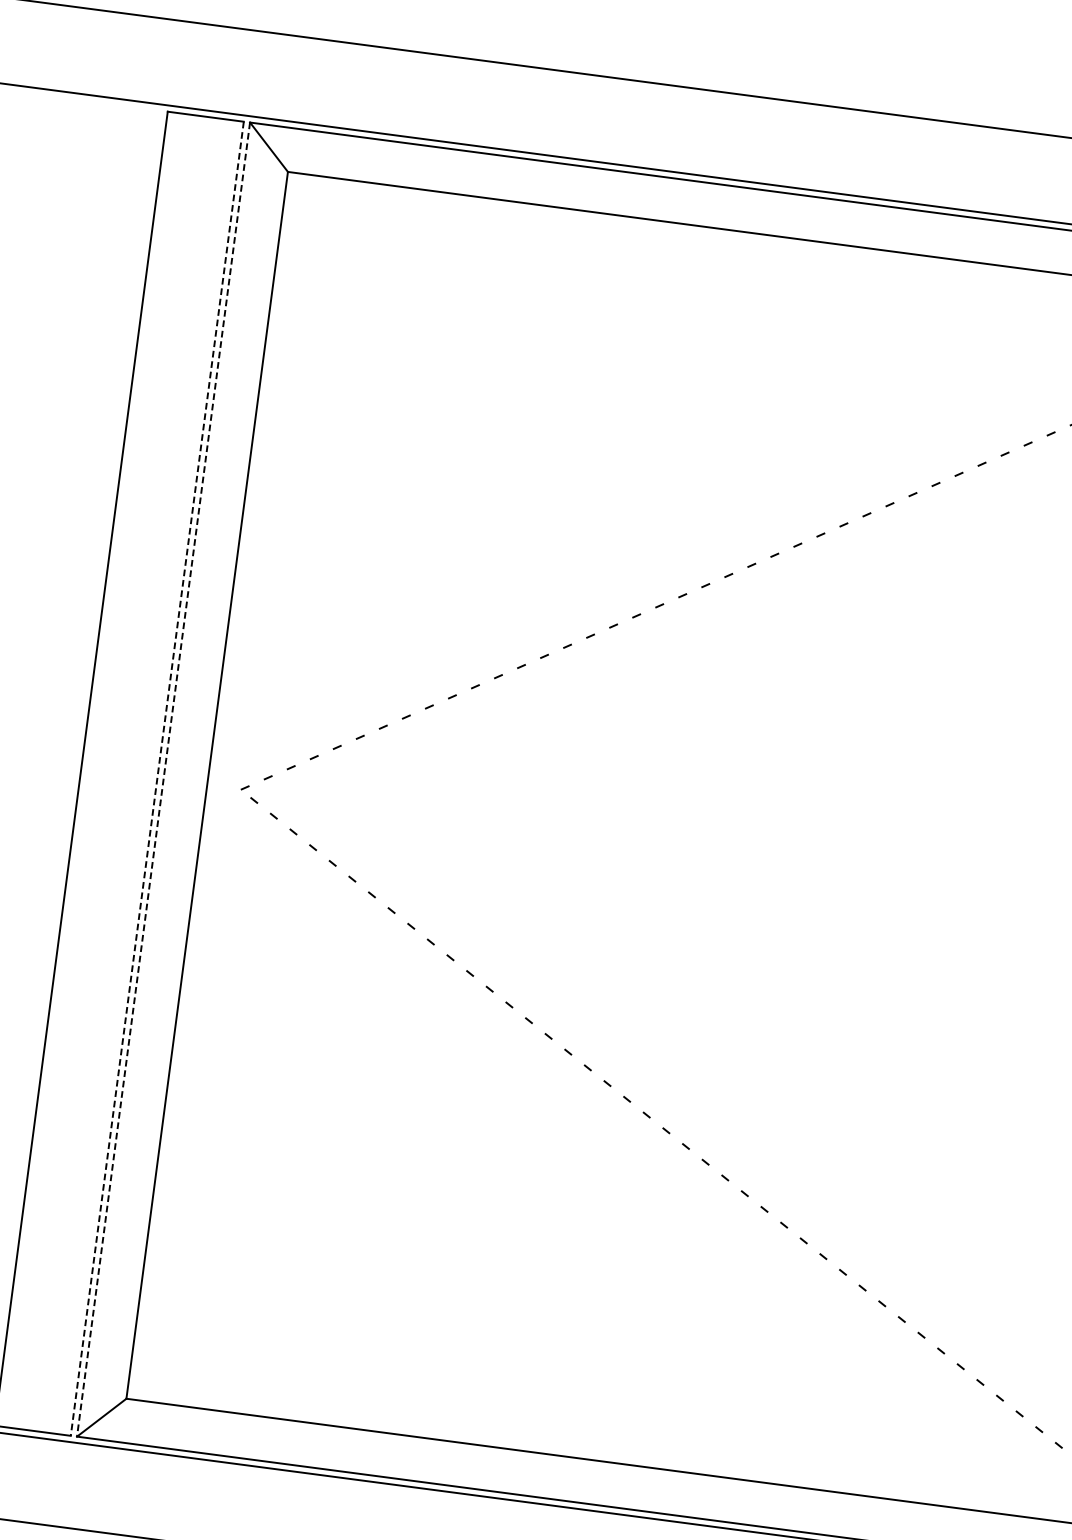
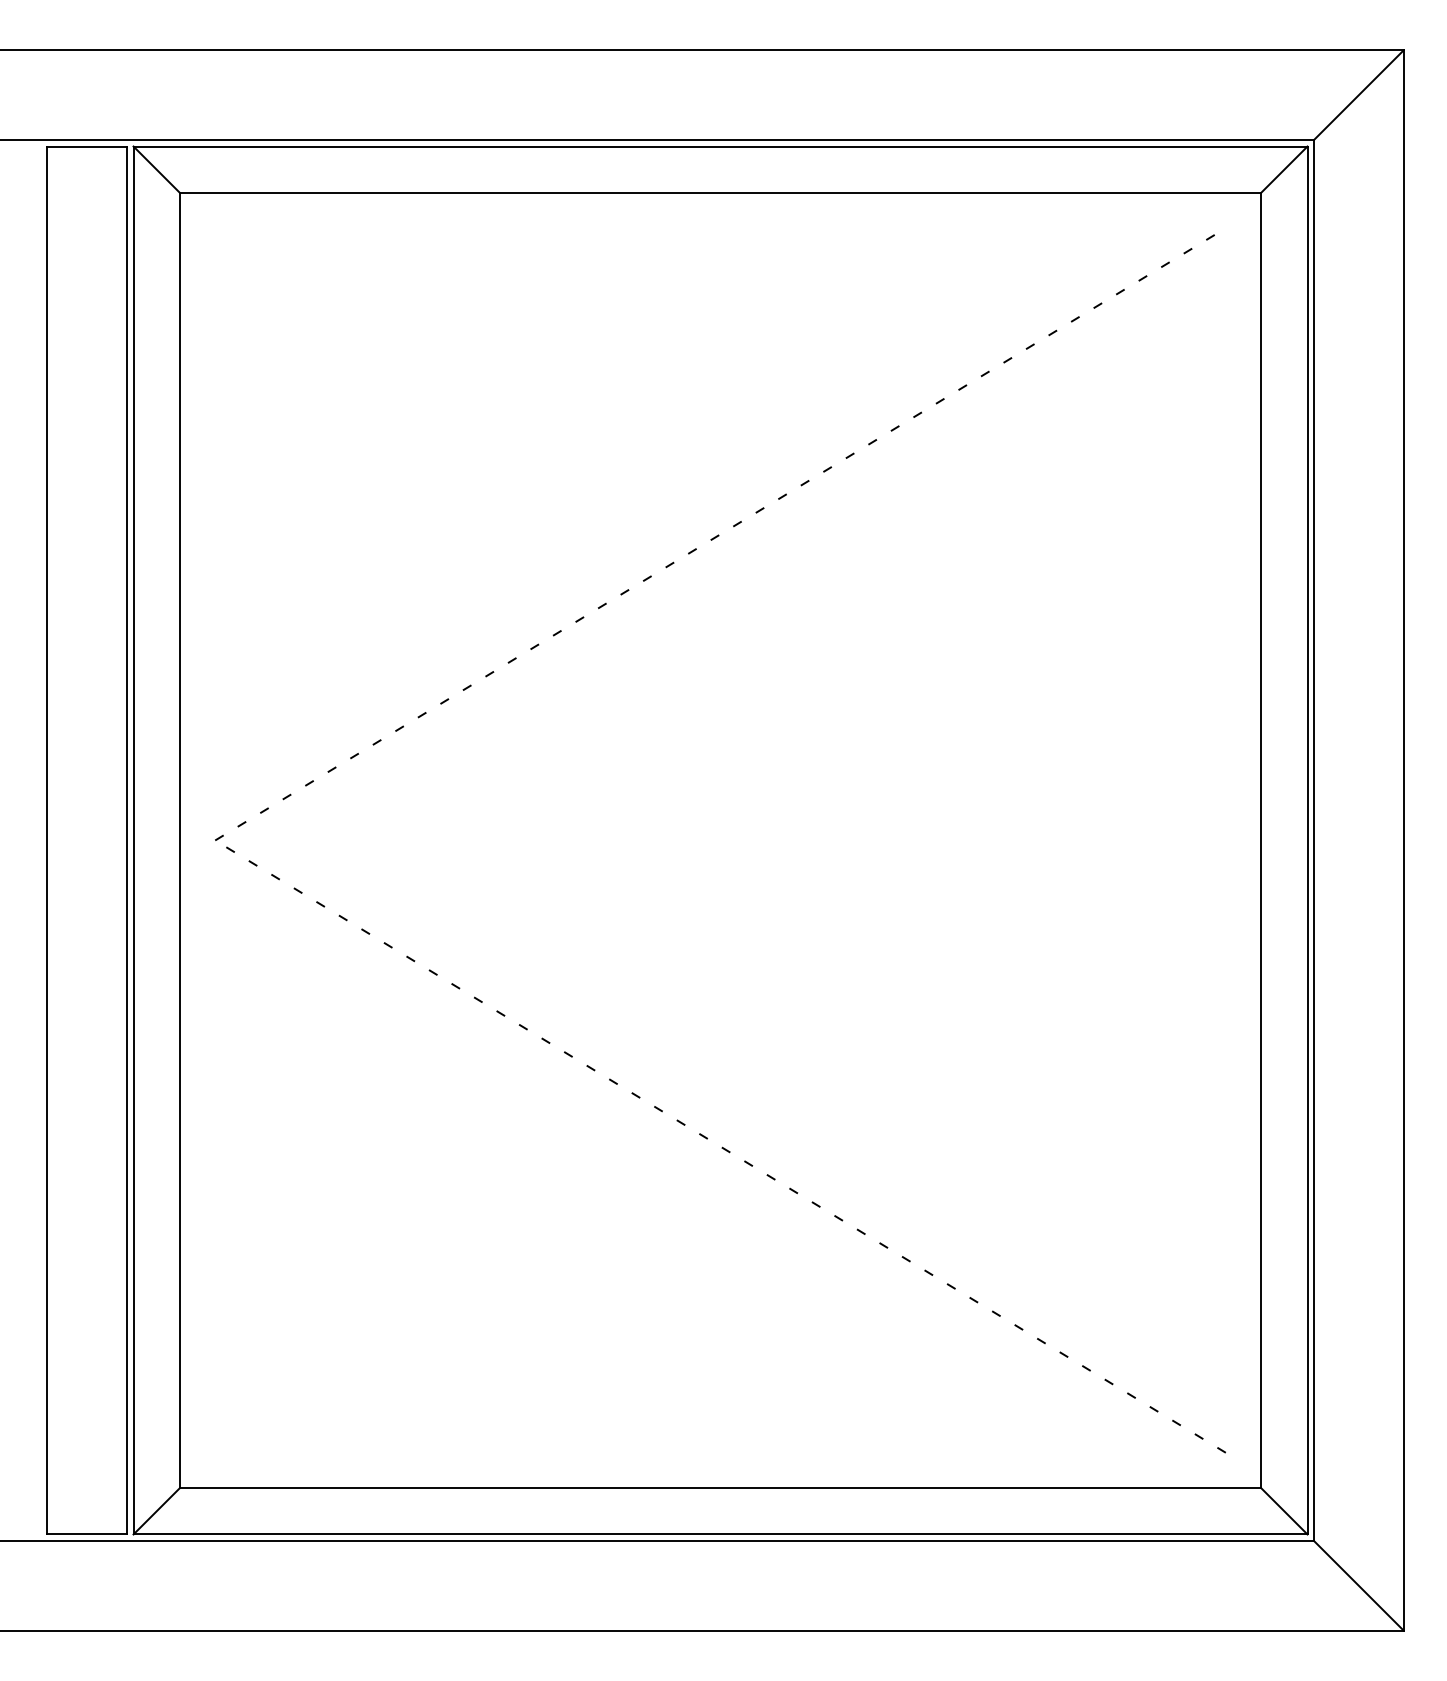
line: (156, 778) -> (126, 840), dashed -> solid
line: (163, 779) -> (133, 840), dashed -> solid

